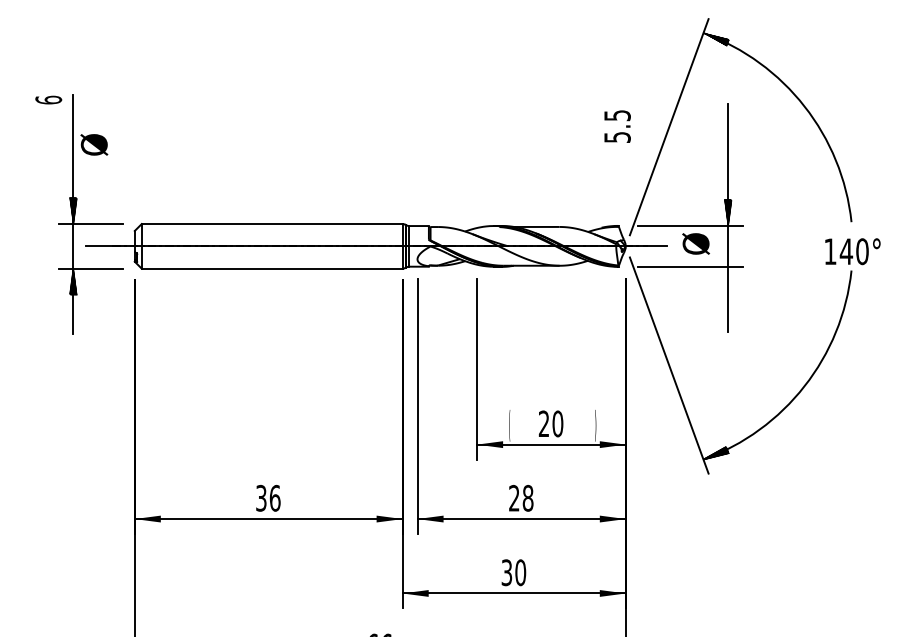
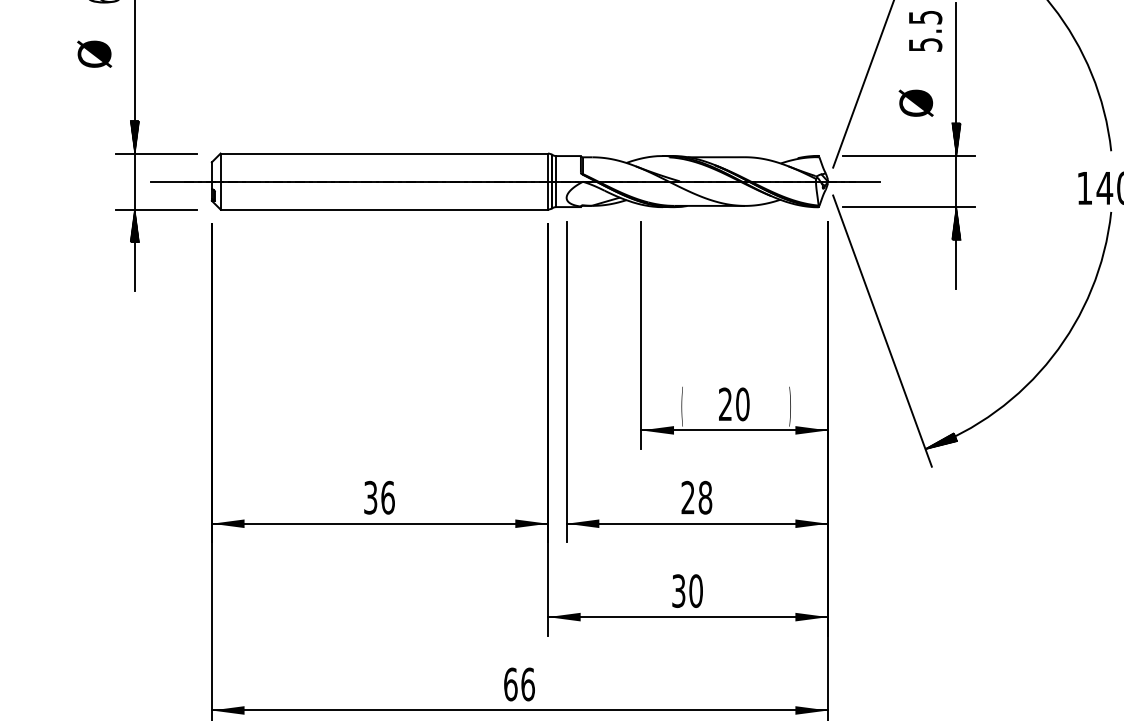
text: (617, 126) -> (925, 31), moved
text: (94, 144) -> (94, 53), moved
text: (695, 243) -> (915, 102), moved
hatch: (727, 279) -> (955, 223), added

